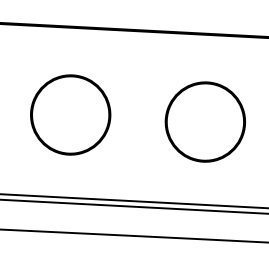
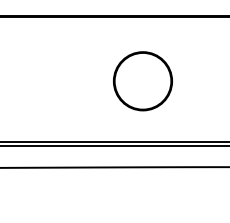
circle: (70, 115) -> (43, 81), removed

